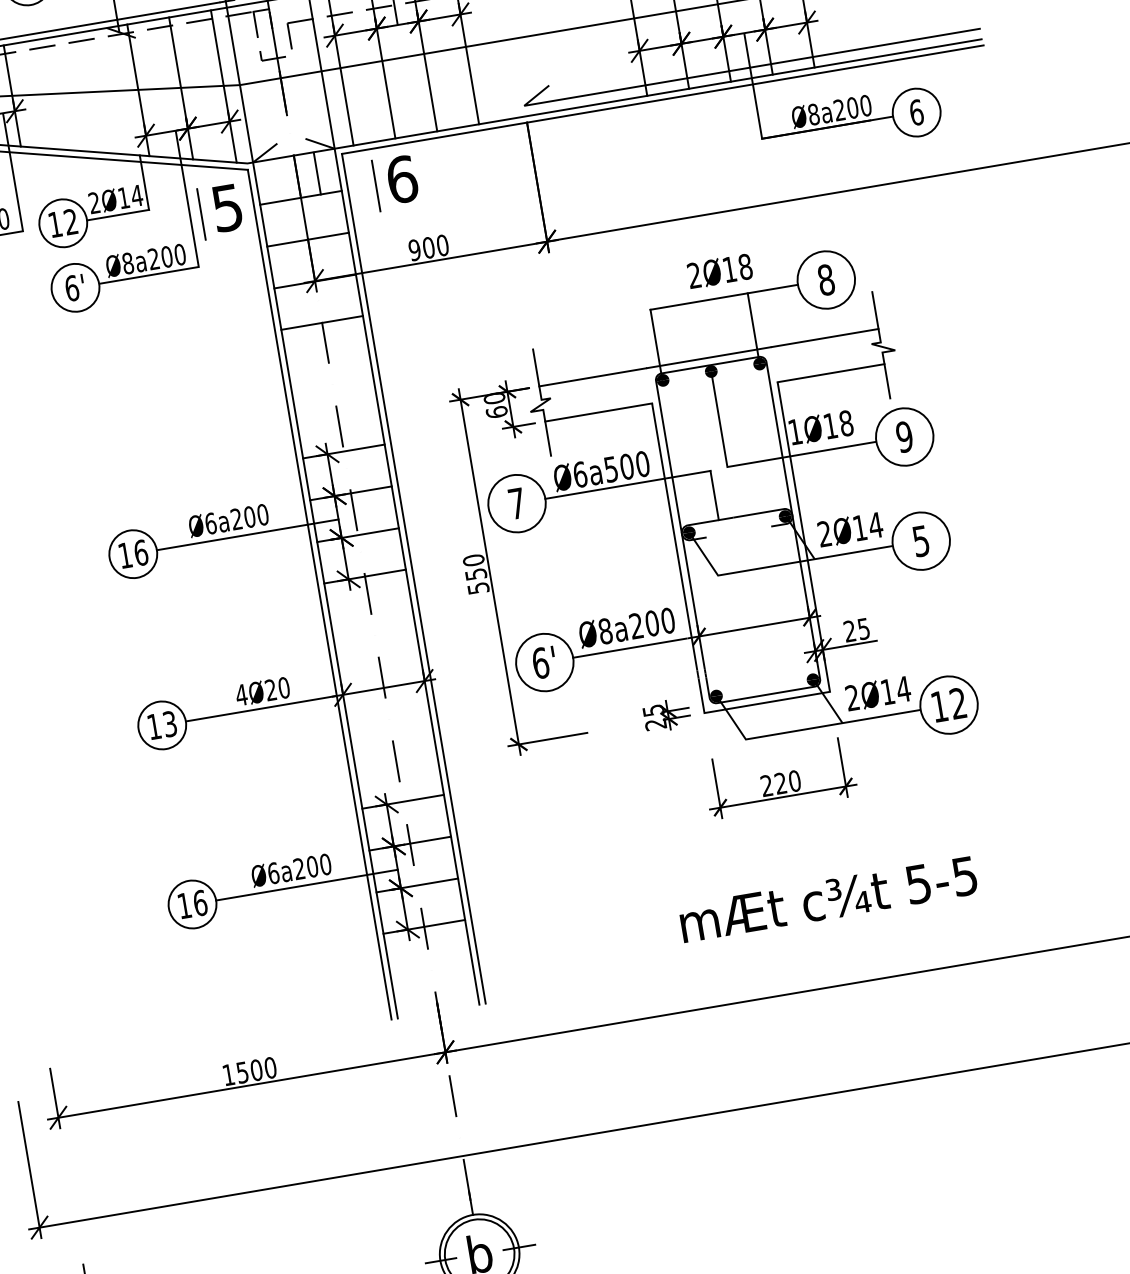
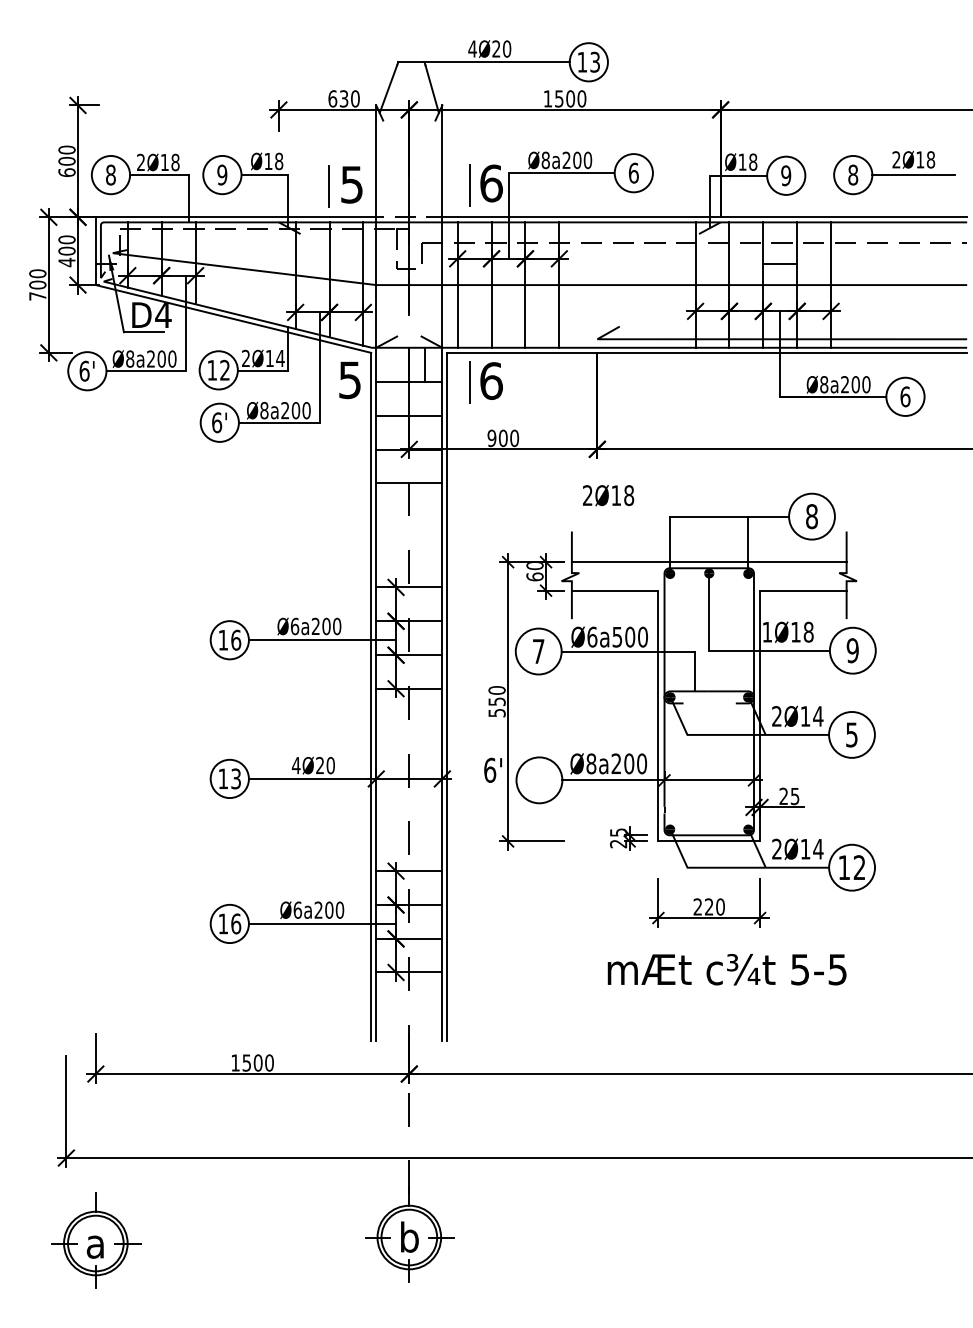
line: (201, 214) -> (328, 381), removed
text: (720, 271) -> (608, 495), moved
text: (543, 661) -> (492, 769), moved
text: (827, 899) -> (726, 969), moved

